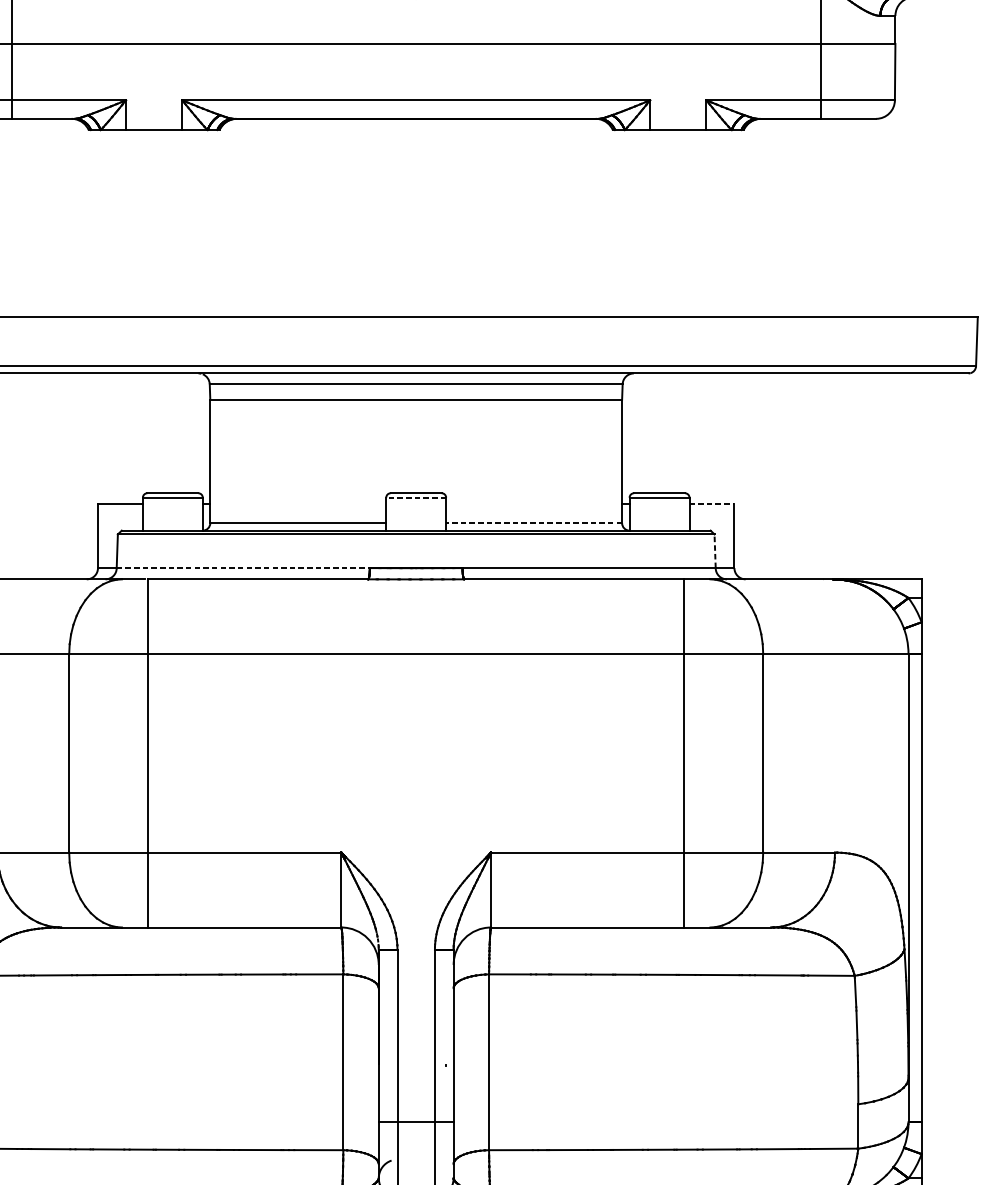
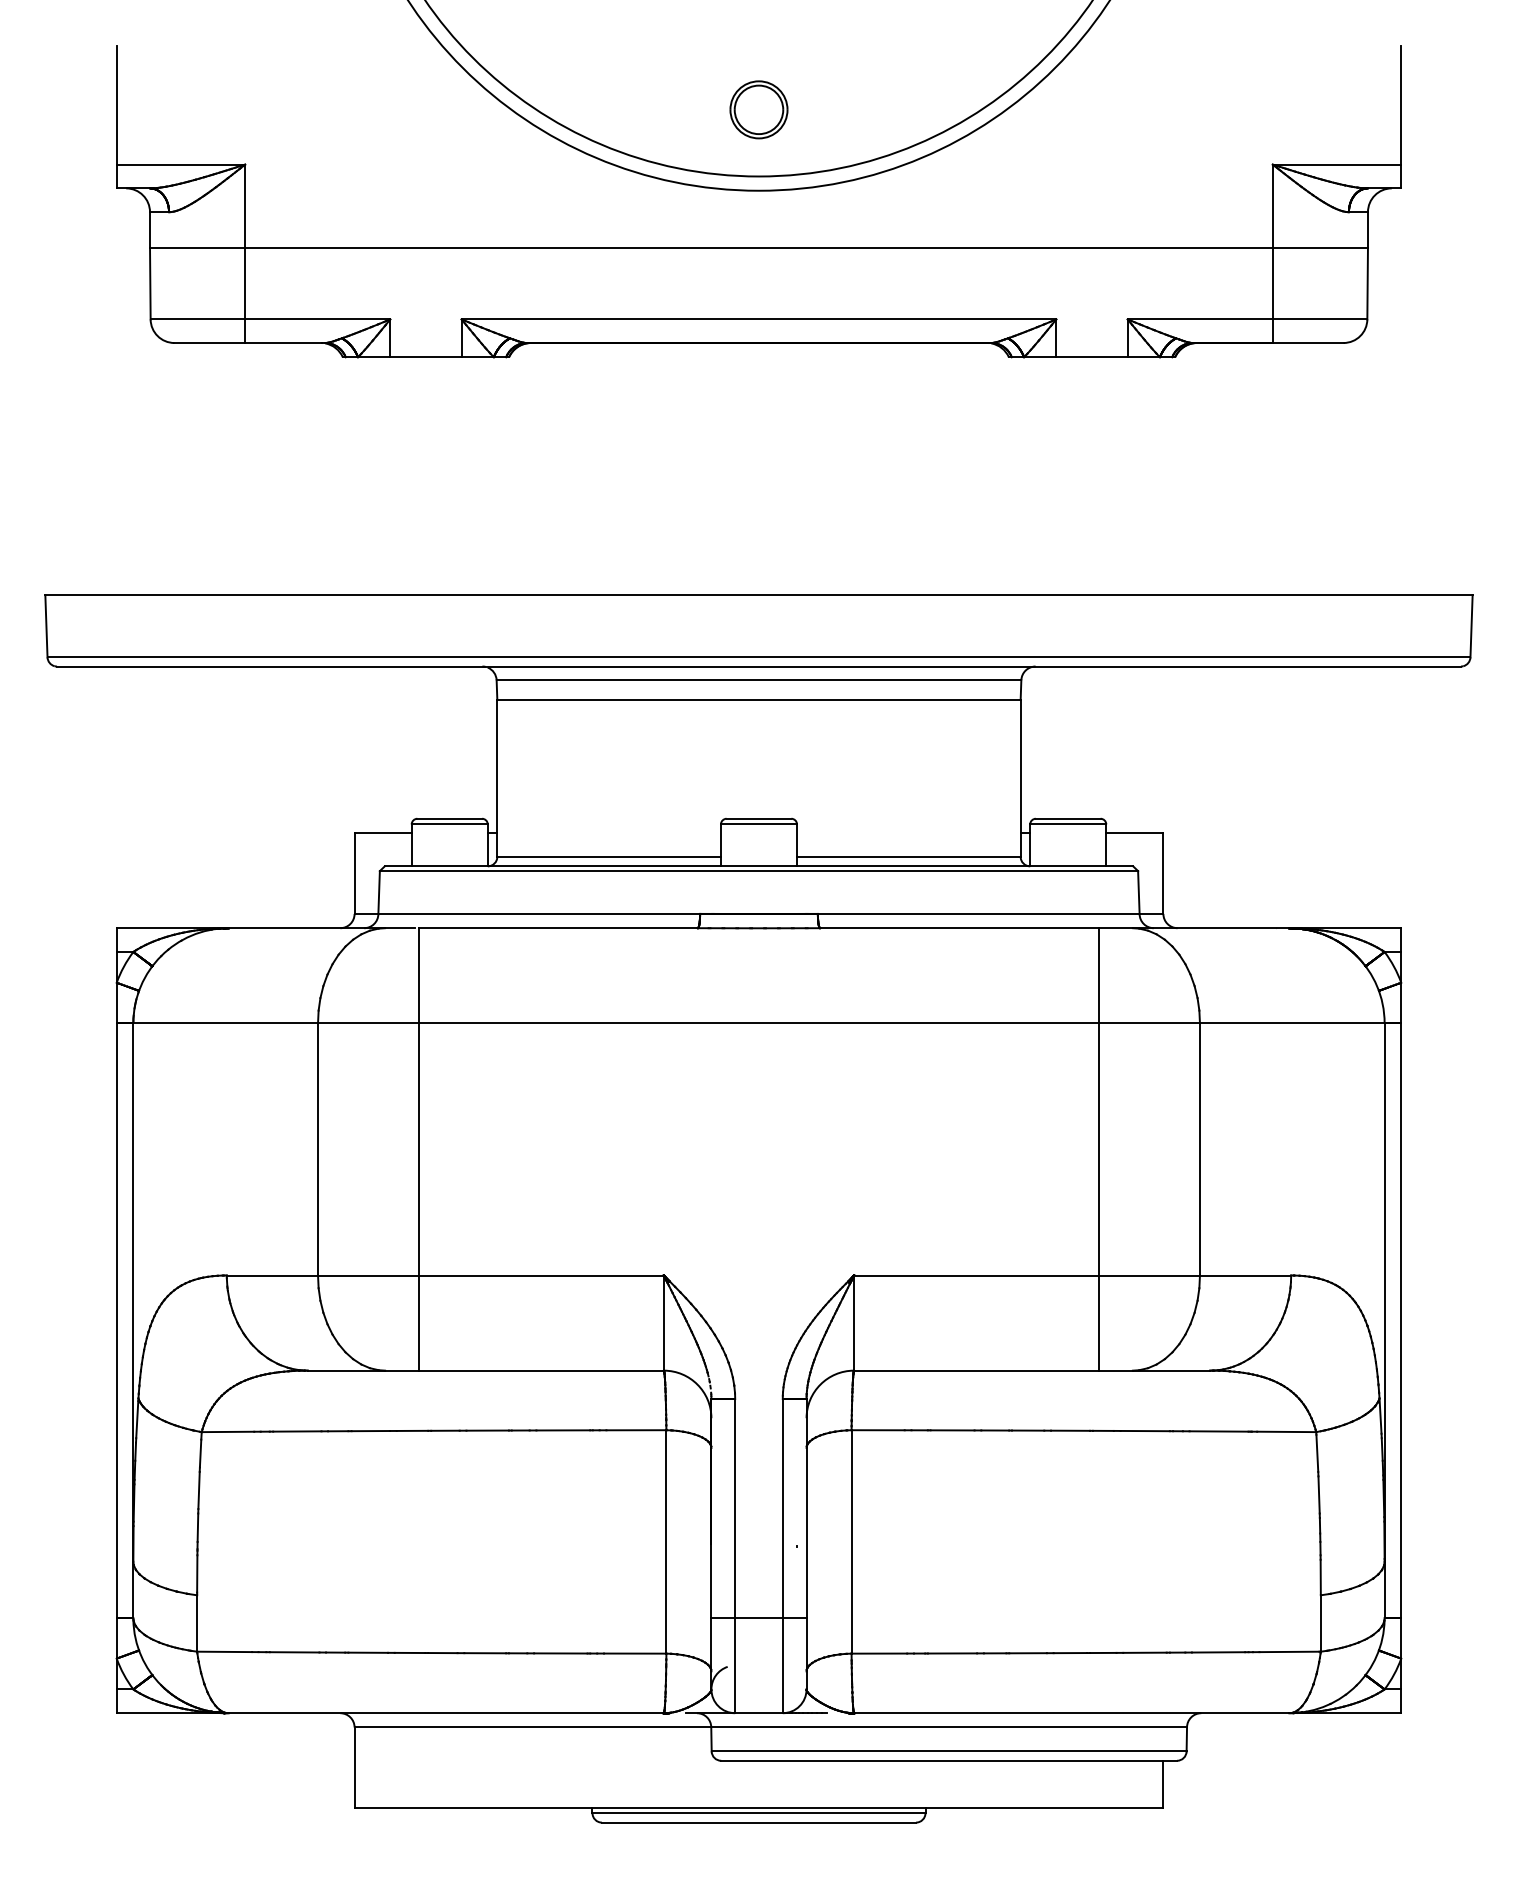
line: (415, 497) -> (758, 824), dashed -> solid
line: (711, 504) -> (1134, 833), dashed -> solid
line: (533, 522) -> (908, 856), dashed -> solid
line: (714, 551) -> (1138, 892), dashed -> solid
line: (243, 567) -> (539, 913), dashed -> solid

